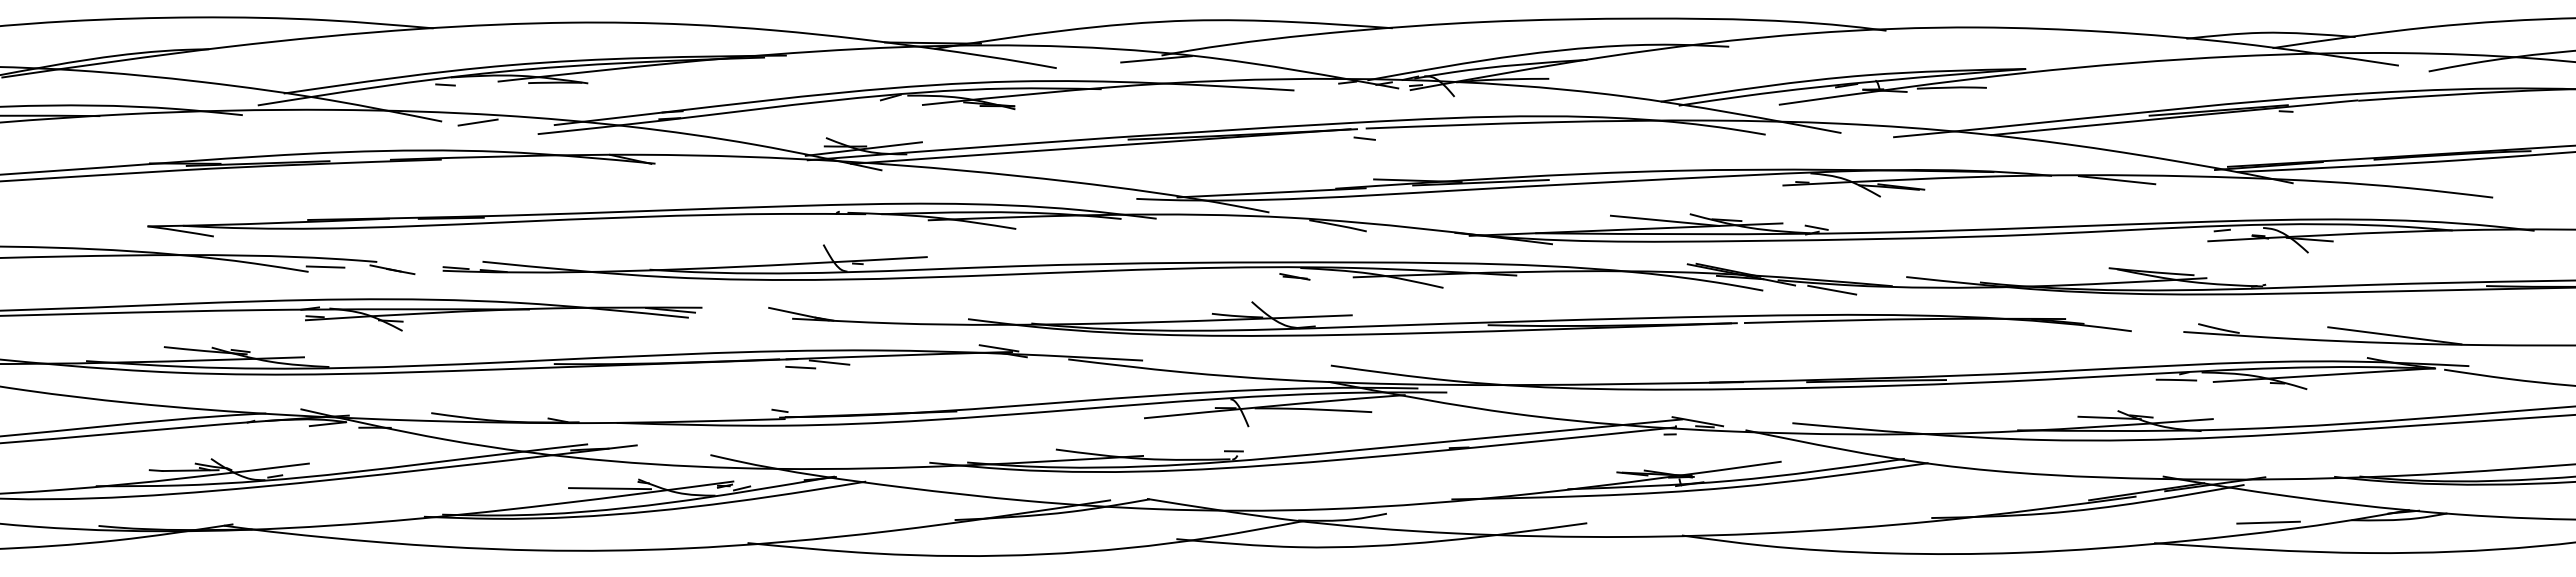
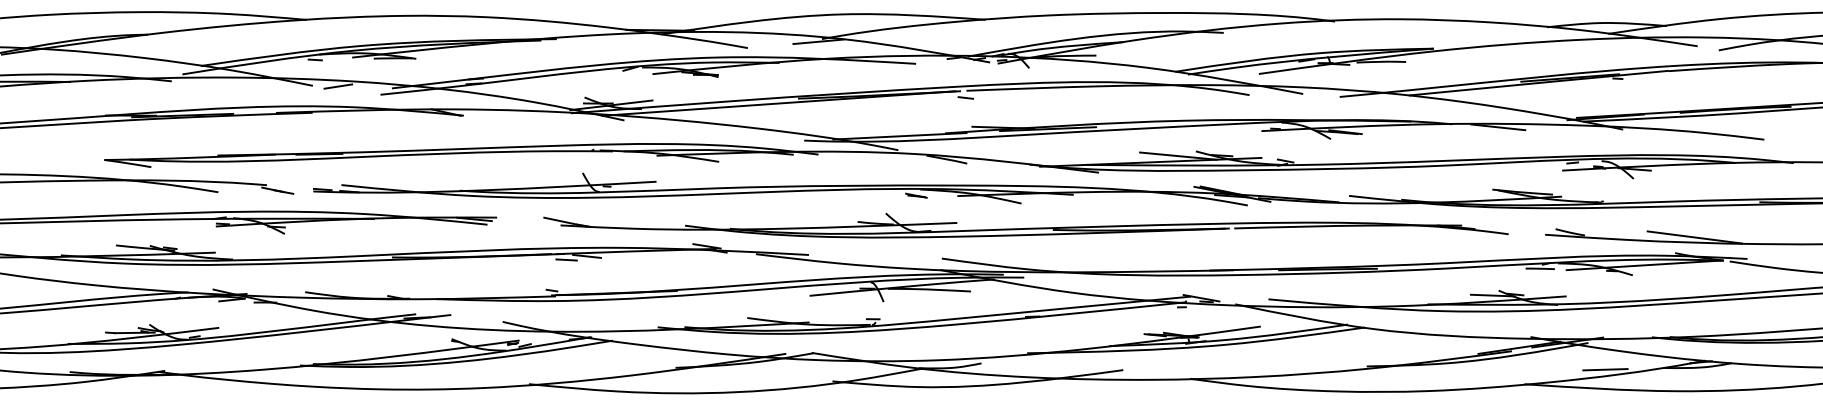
line: (325, 266) -> (230, 188), removed
line: (1832, 289) -> (1296, 204), removed
line: (610, 488) -> (432, 345), removed

